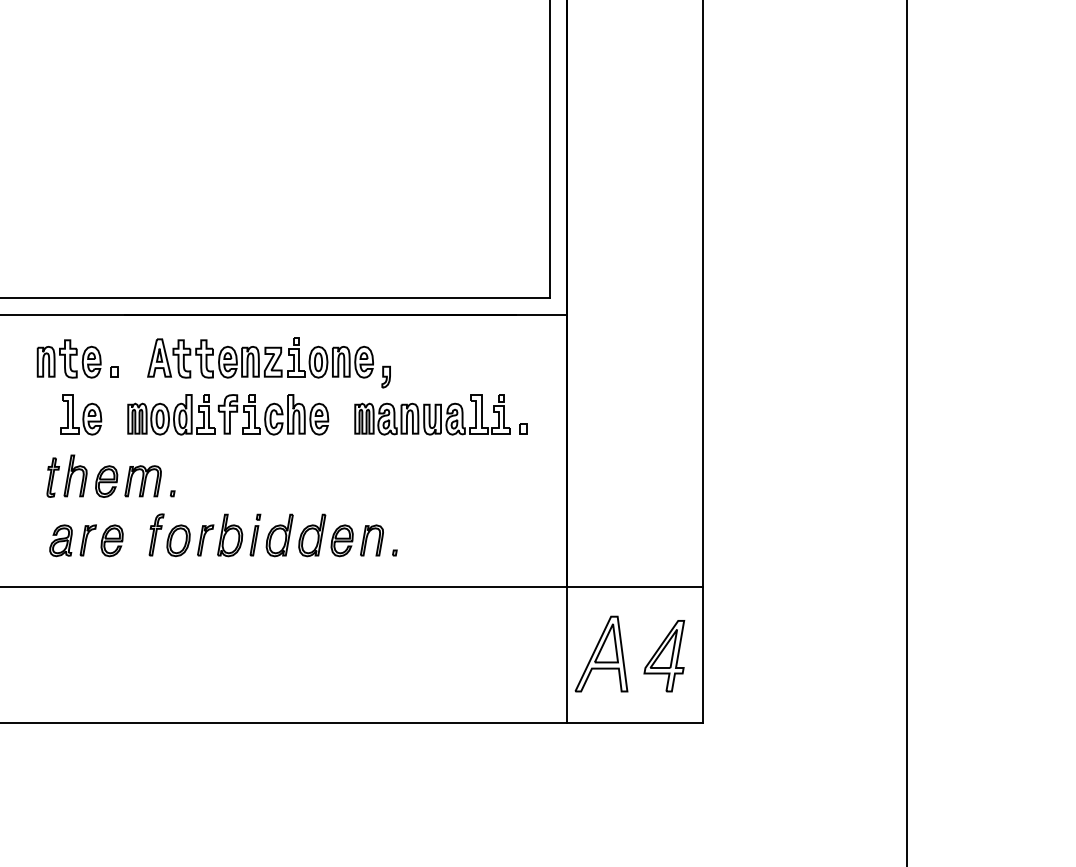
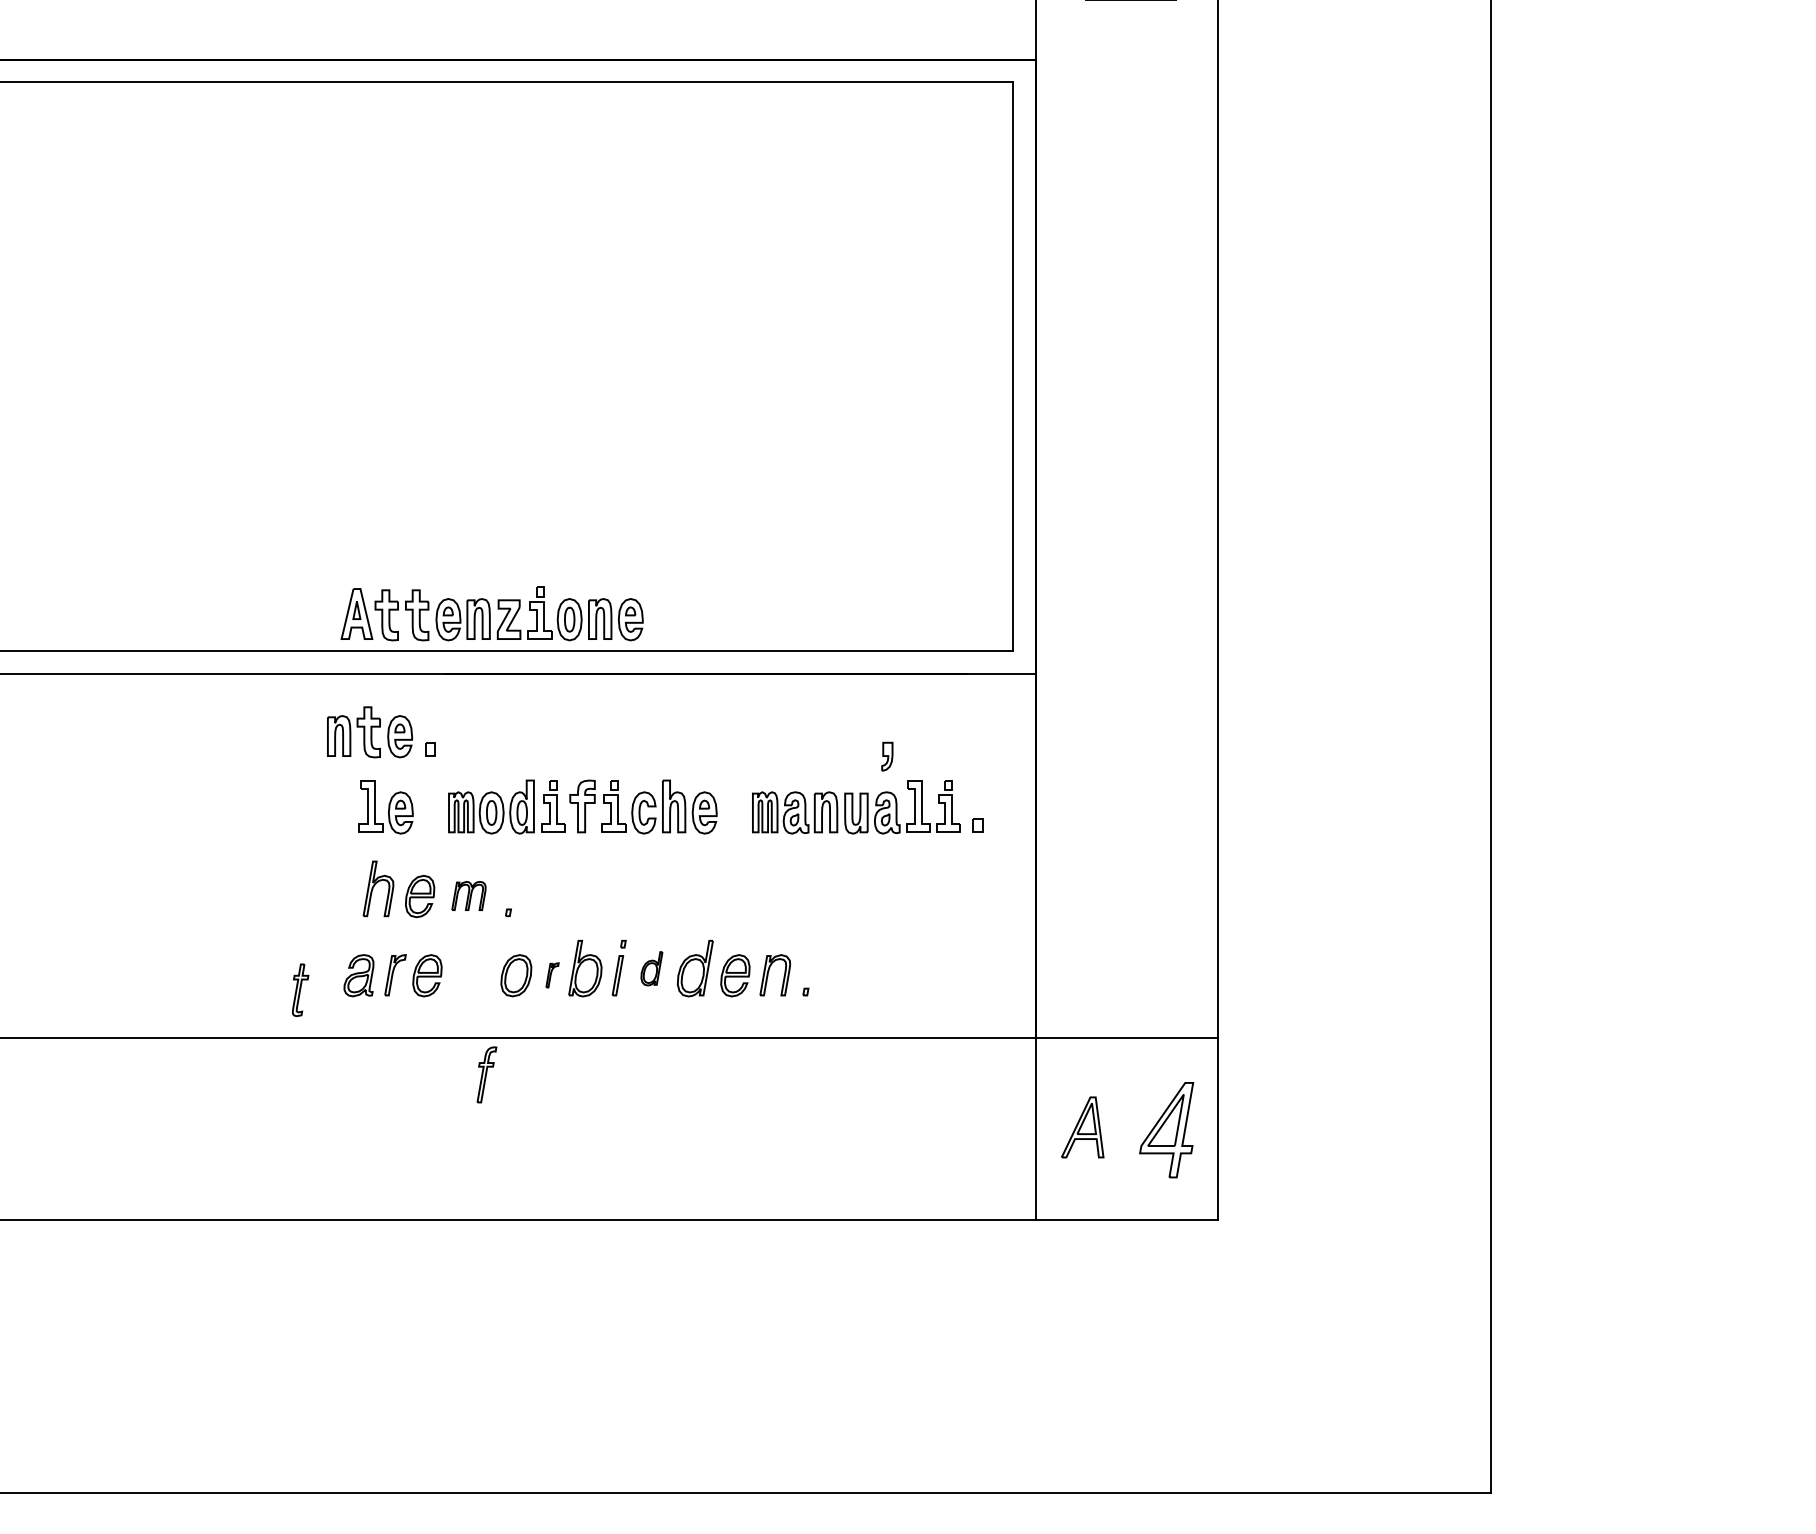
part: (260, 357) -> (491, 613), moved
part: (386, 377) -> (887, 756), moved
part: (53, 477) -> (300, 989), moved
part: (142, 480) -> (468, 895), size x0.7
part: (156, 534) -> (486, 1074), moved
part: (279, 535) -> (651, 968), size x0.6
part: (205, 540) -> (552, 975), size x0.6
part: (601, 654) -> (1082, 1127), size x0.6

